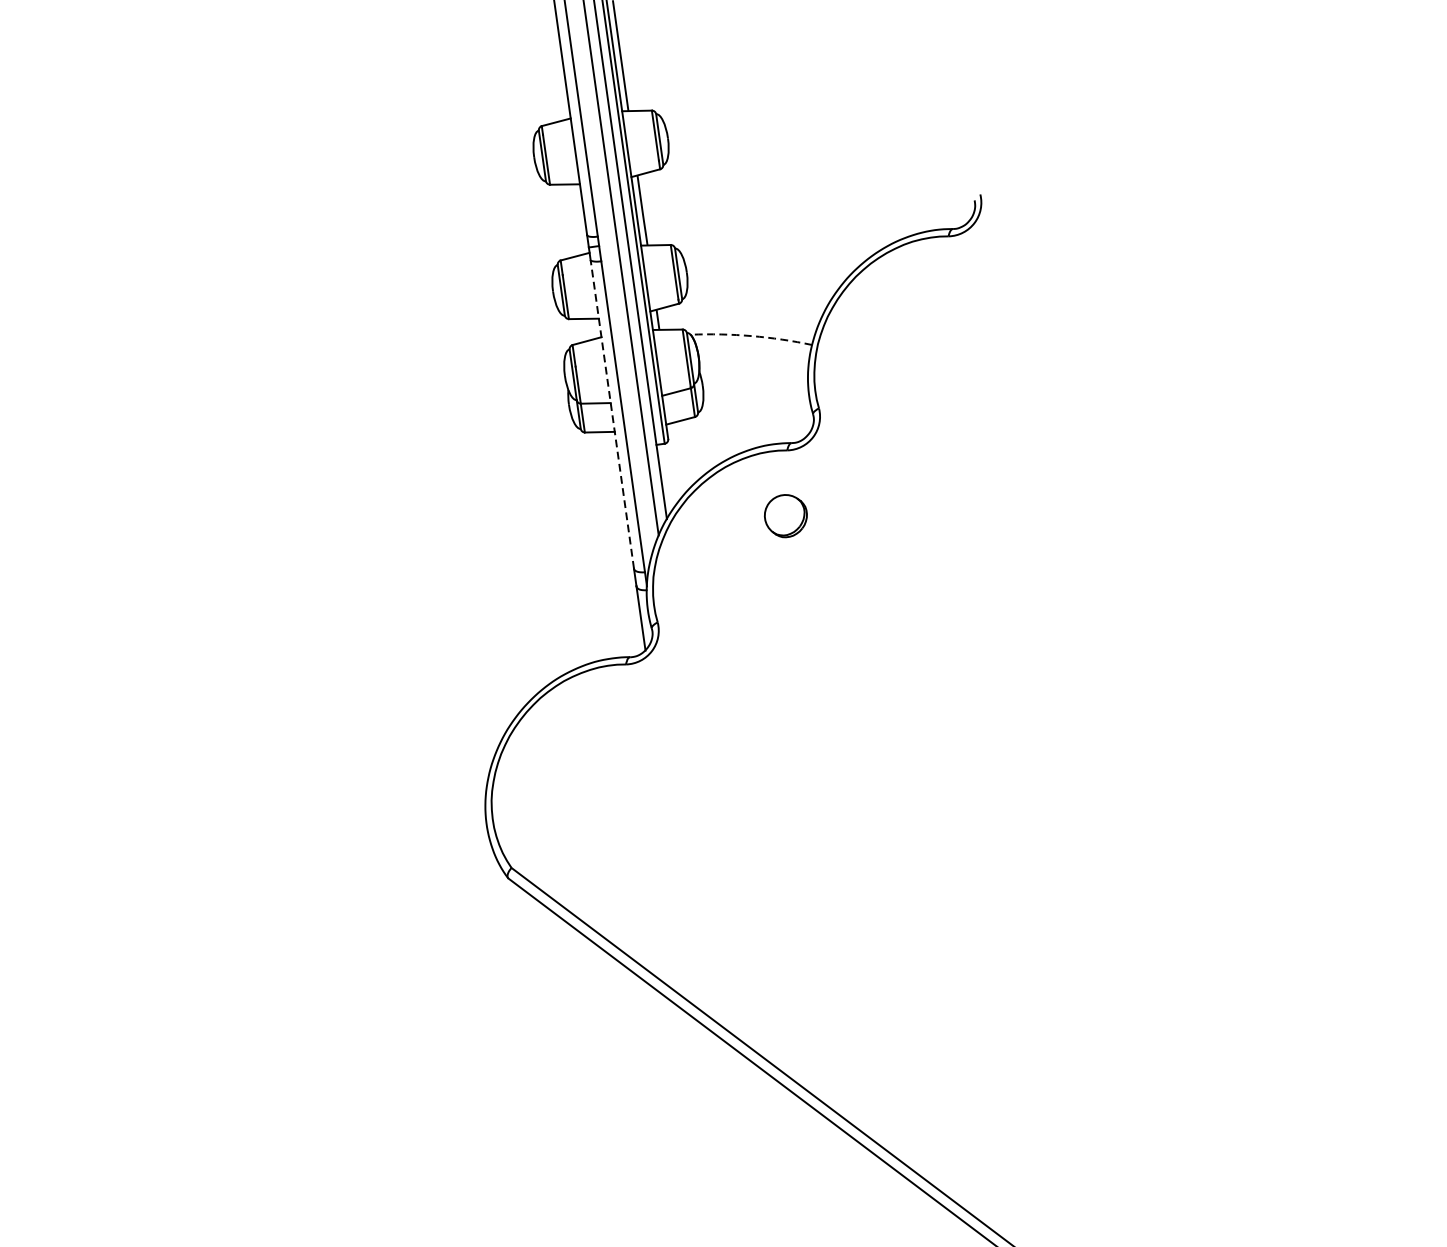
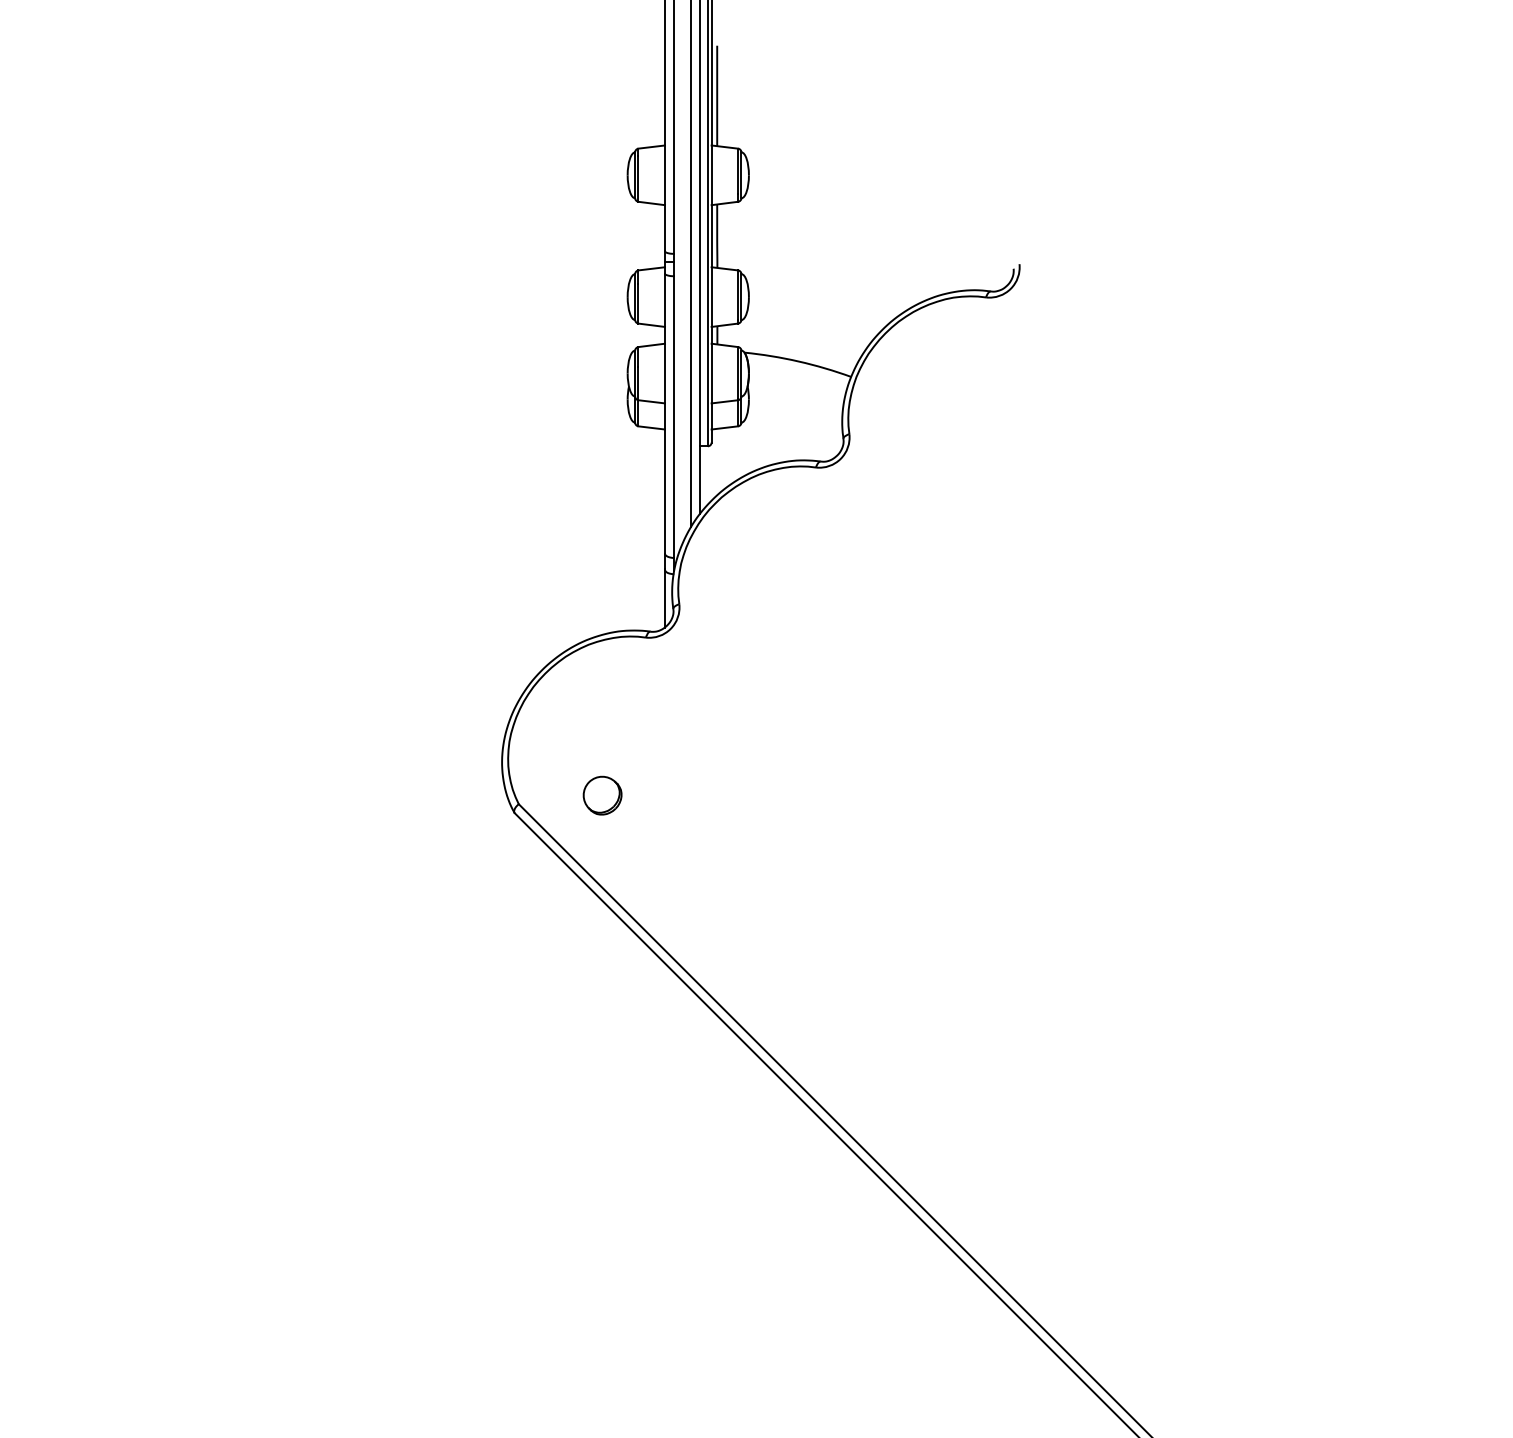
arc: (751, 336) -> (798, 361), dashed -> solid
line: (611, 414) -> (664, 413), dashed -> solid
part: (785, 515) -> (602, 795), moved

